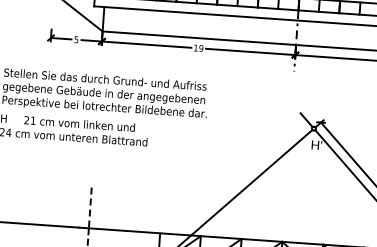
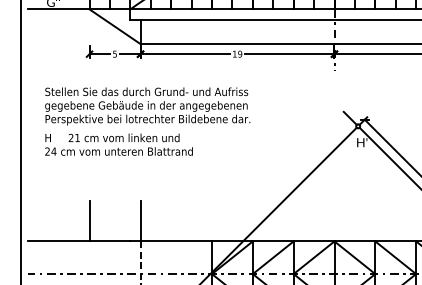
line: (39, 203) -> (89, 220), added
line: (90, 208) -> (140, 221), dashed -> solid

